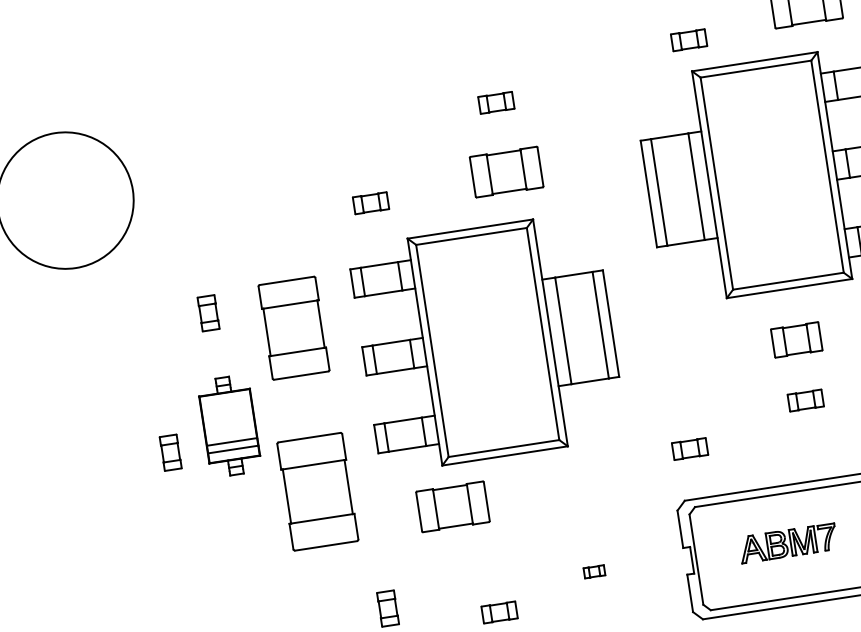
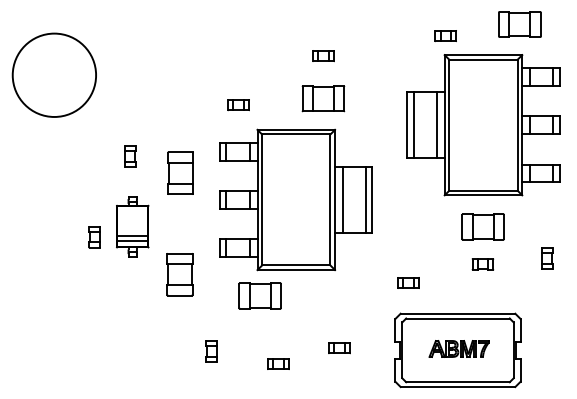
part: (293, 326) -> (180, 172), size x0.71
part: (795, 339) -> (482, 226), size x1.43
part: (317, 492) -> (179, 274), size x0.62
part: (594, 572) -> (339, 348), size x1.67

